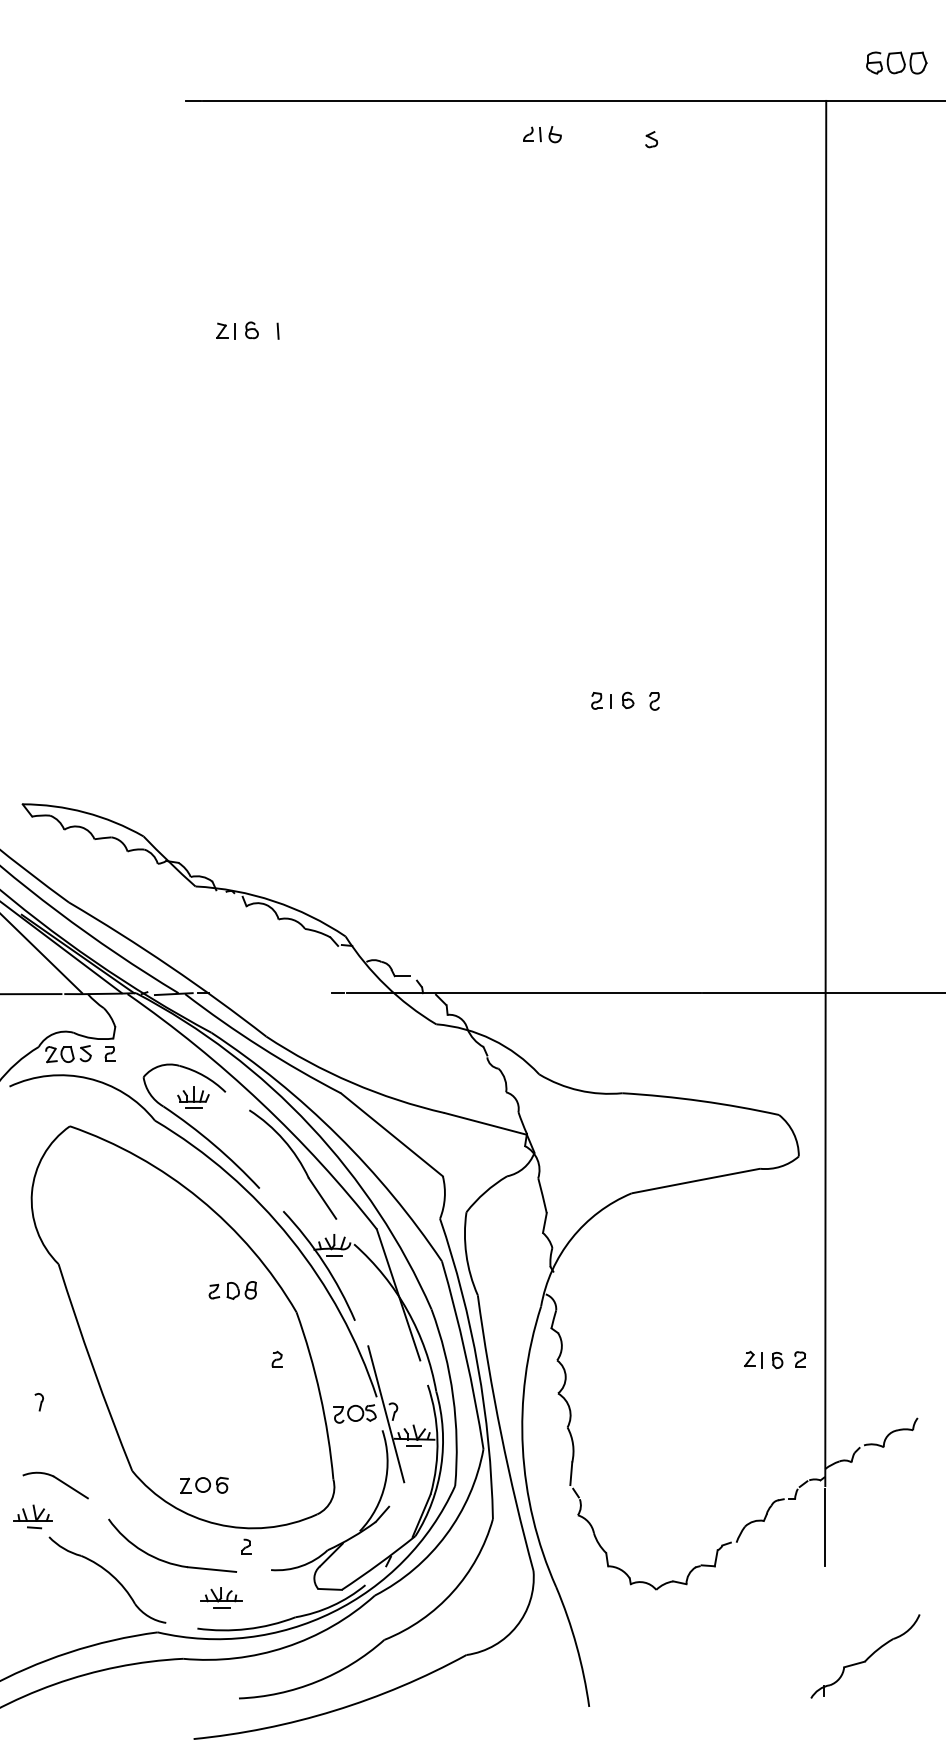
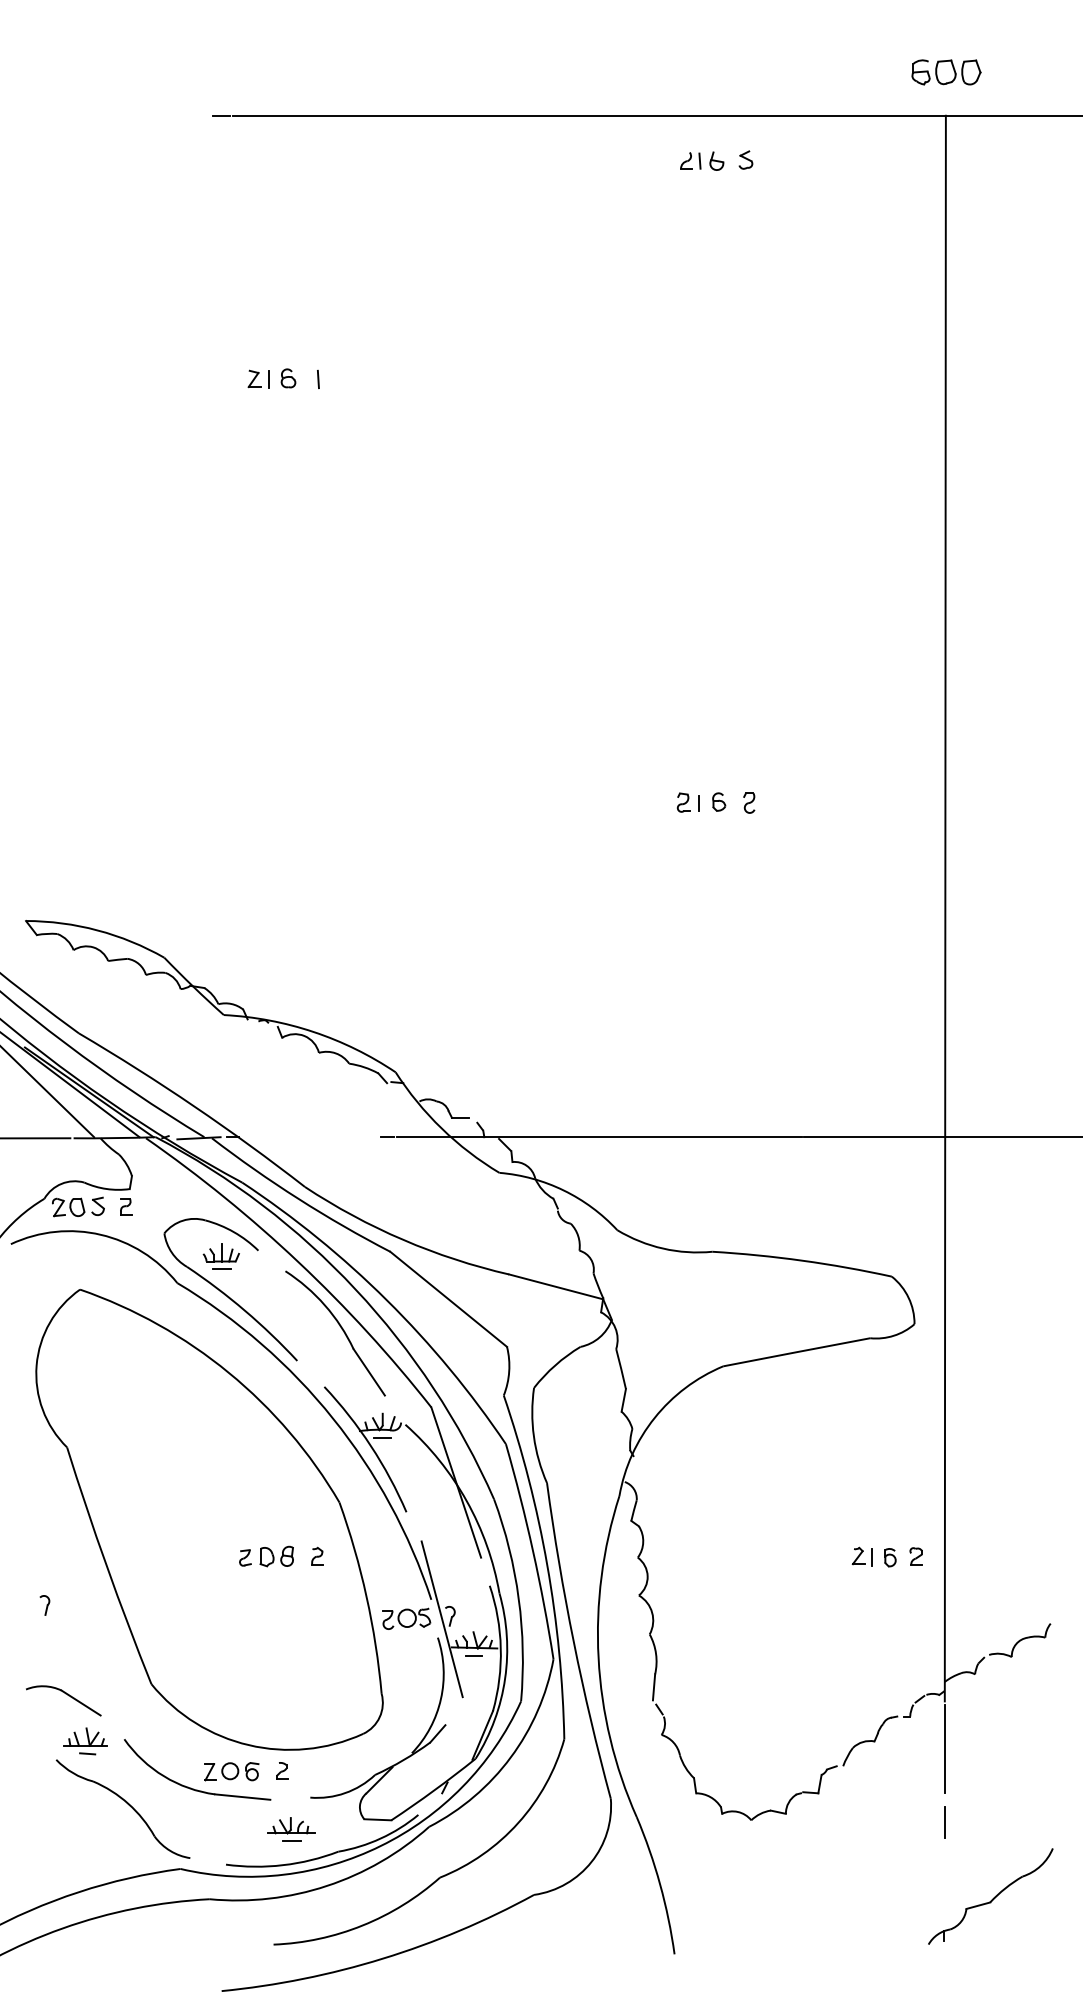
part: (896, 62) -> (946, 71), moved
part: (542, 134) -> (702, 161), moved
part: (232, 1290) -> (266, 1556), moved
part: (204, 1484) -> (231, 1770), moved
part: (32, 1516) -> (85, 1740), moved
line: (825, 1591) -> (945, 1822), added
part: (221, 1597) -> (291, 1829), moved

